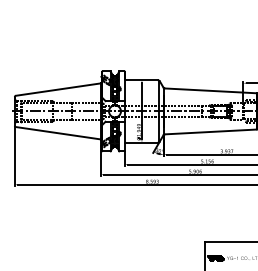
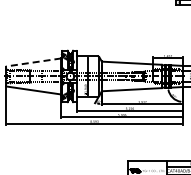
line: (59, 89) -> (34, 62), solid -> dashed

